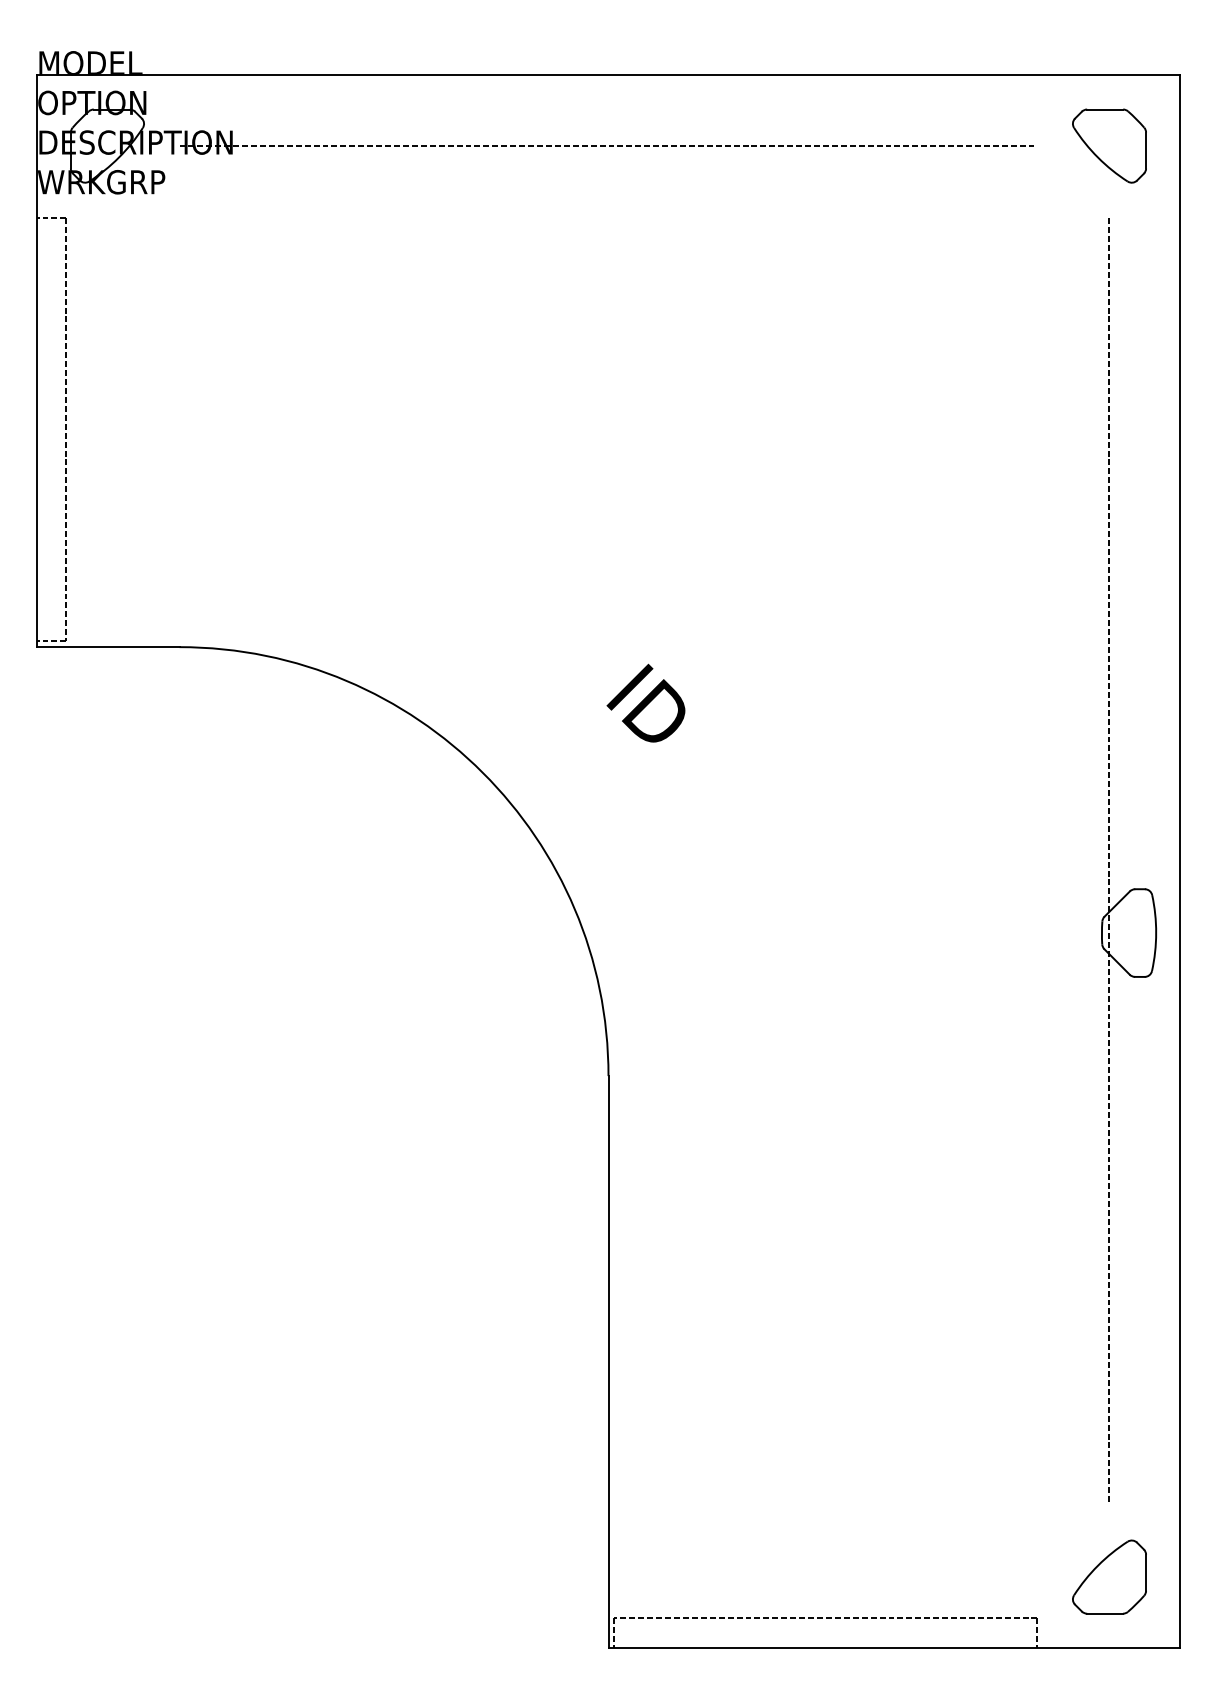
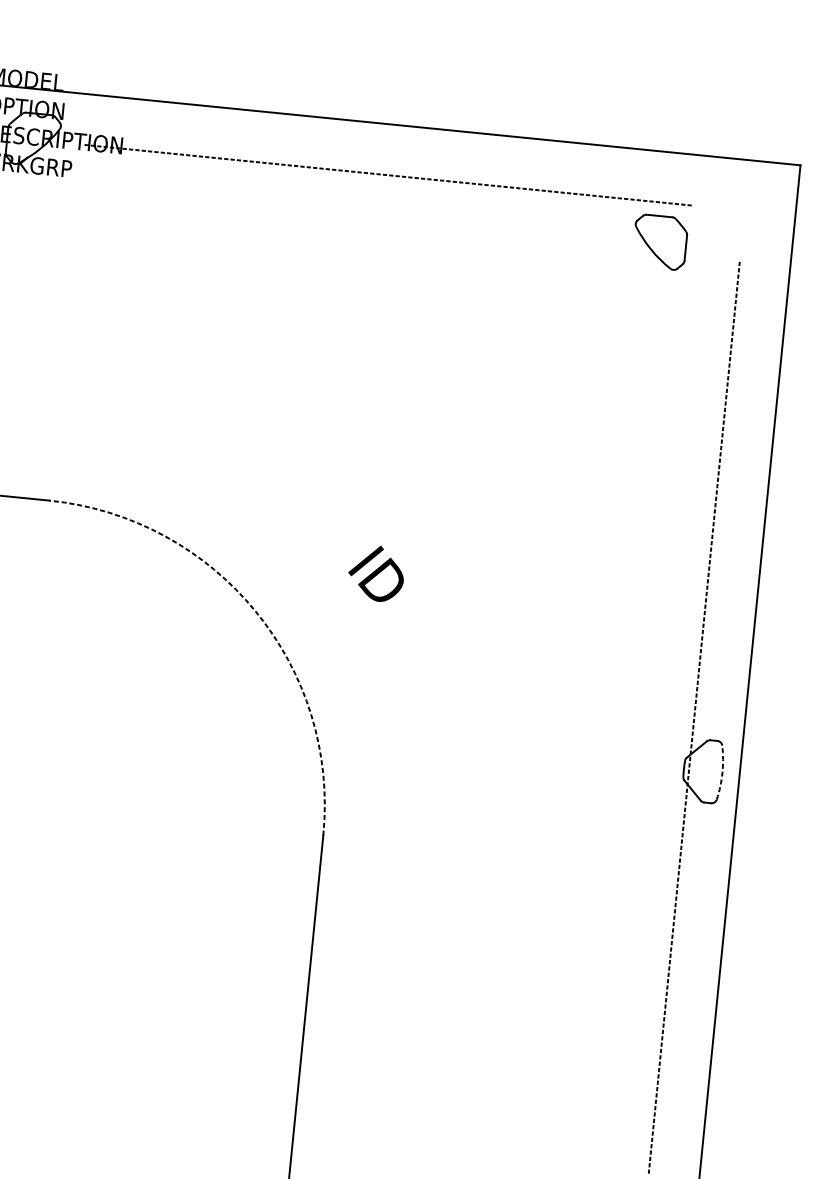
part: (1109, 145) -> (660, 241), moved
arc: (482, 772) -> (255, 611), solid -> dashed
arc: (1156, 933) -> (722, 773), solid -> dashed

